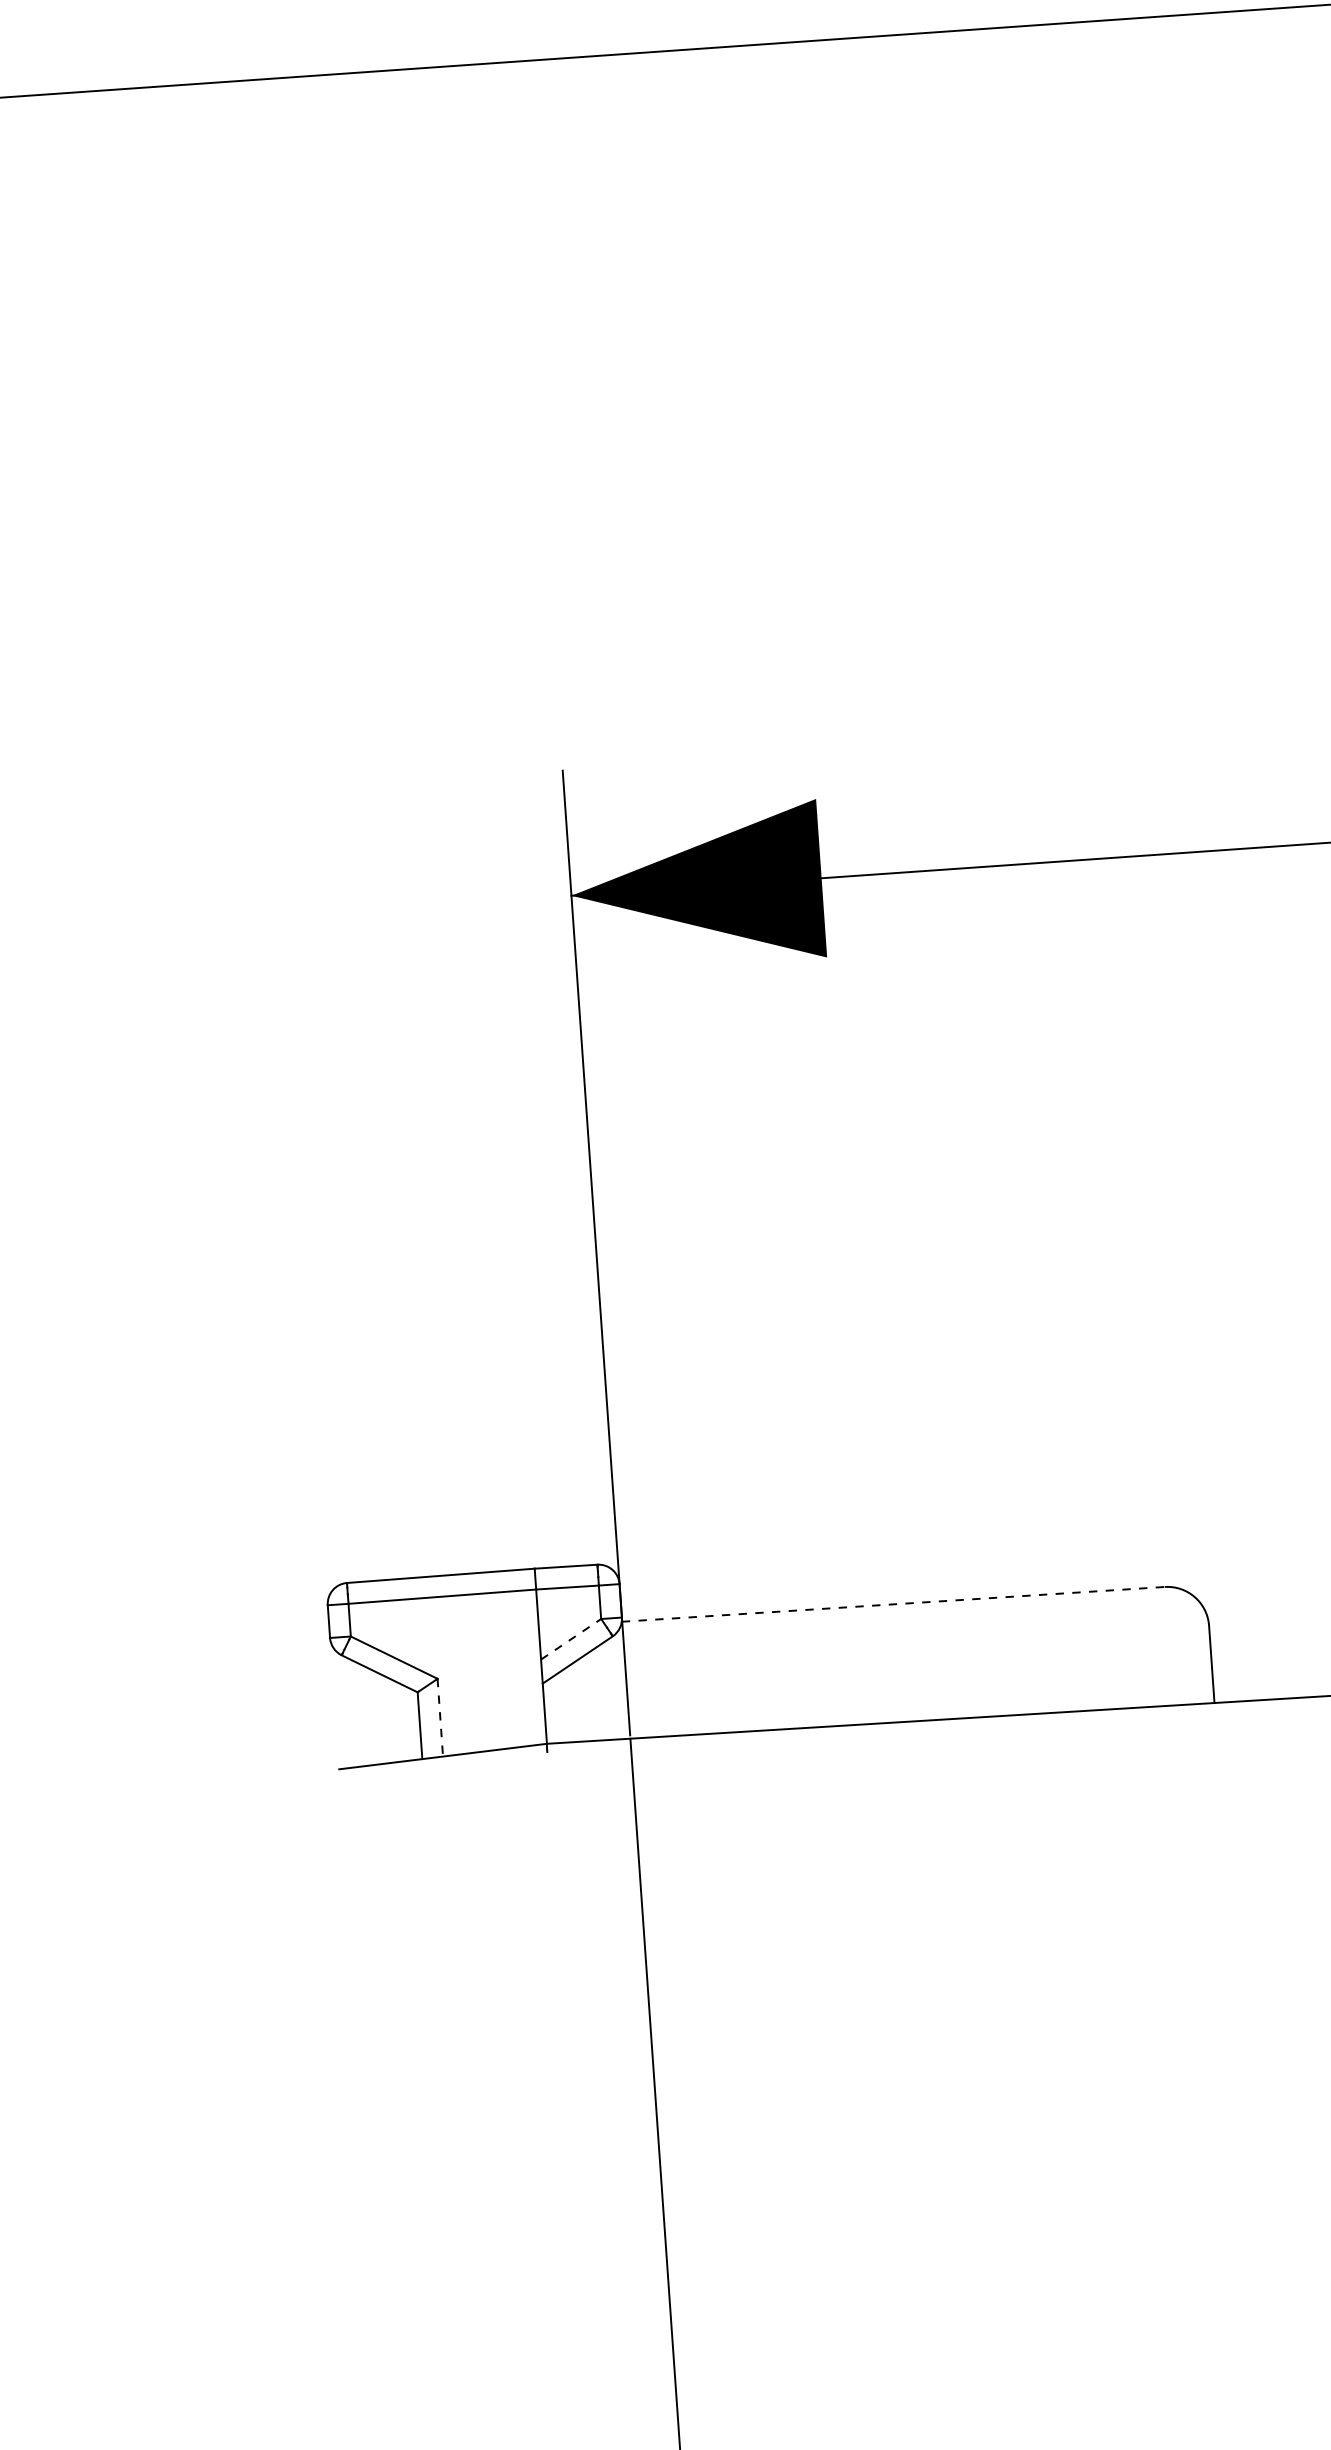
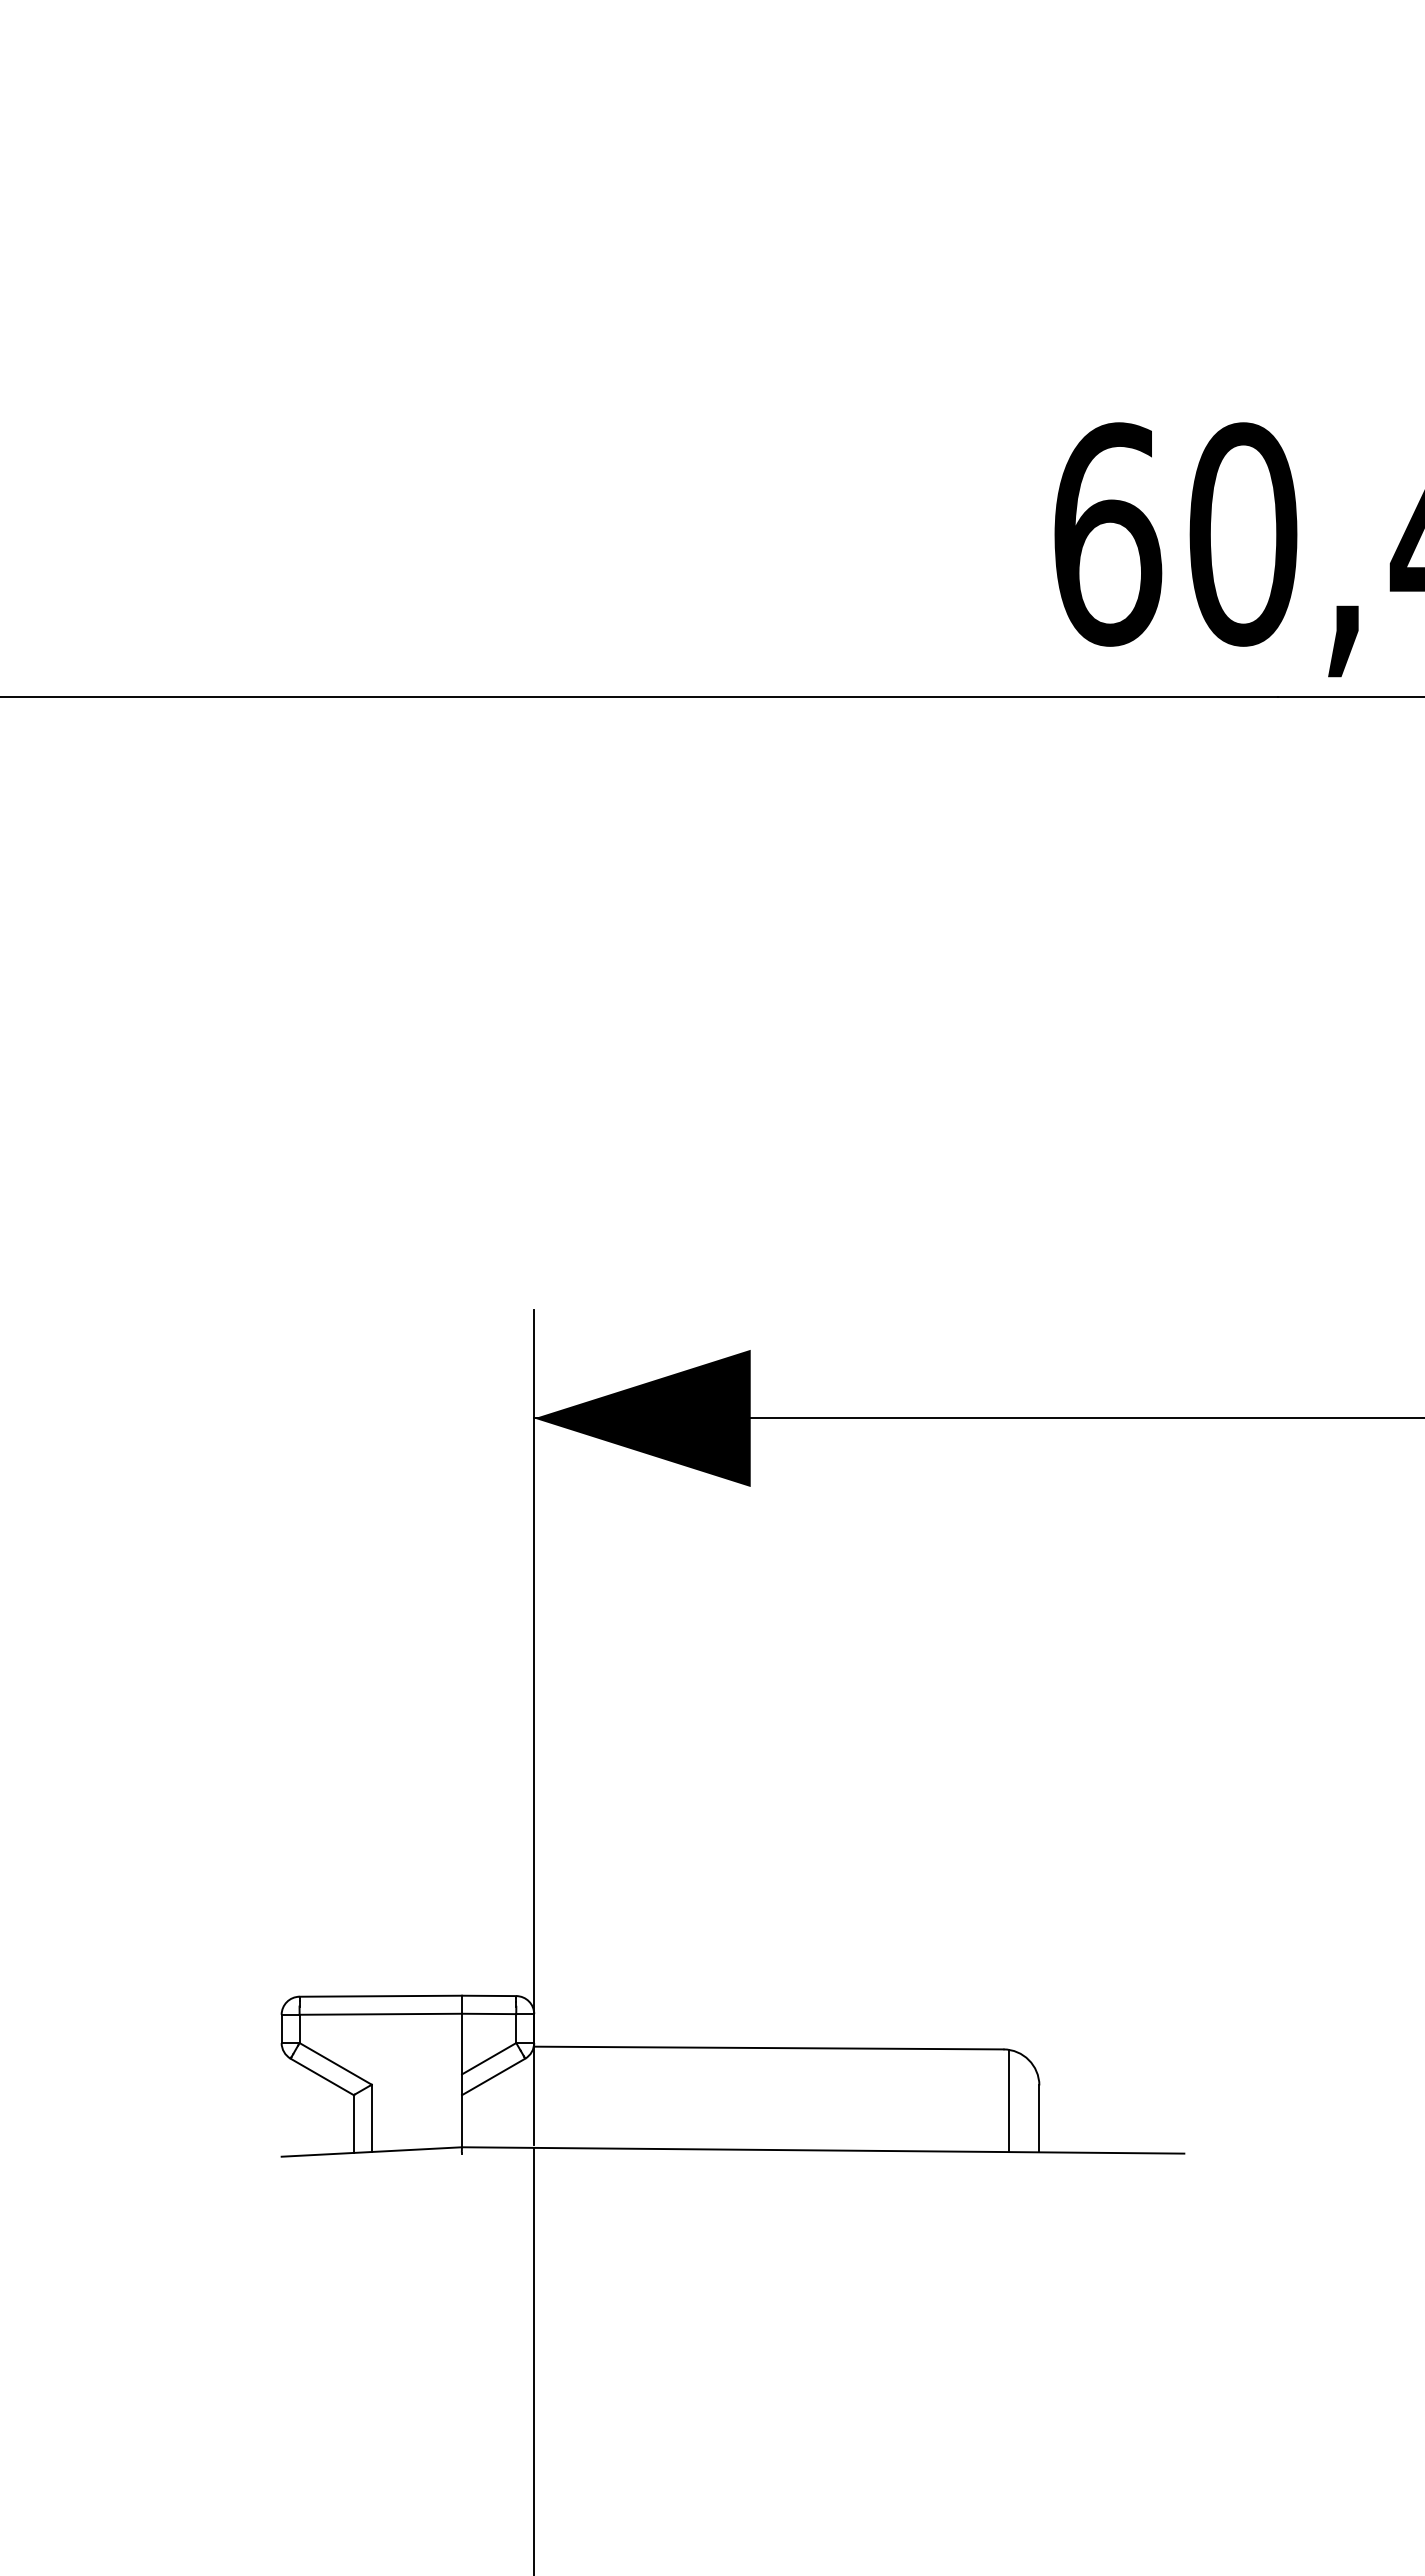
line: (893, 1604) -> (768, 2048), dashed -> solid
line: (571, 1639) -> (489, 2058), dashed -> solid
line: (1174, 1645) -> (1008, 2100), added
line: (439, 1717) -> (371, 2118), dashed -> solid

